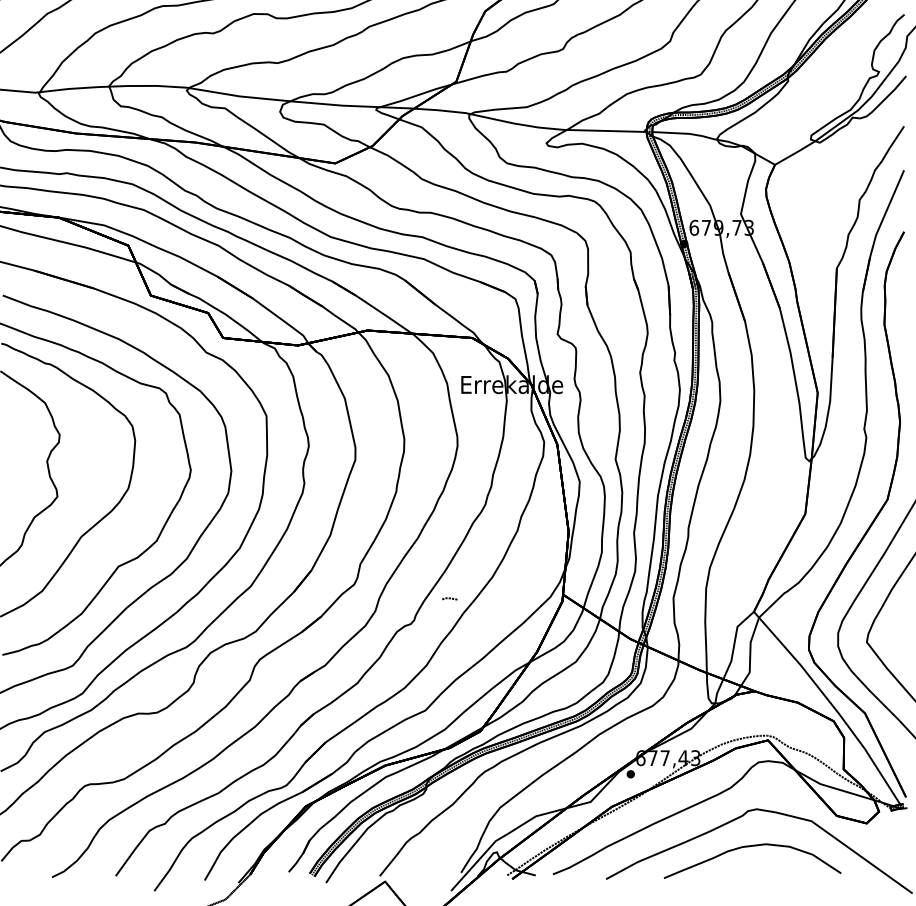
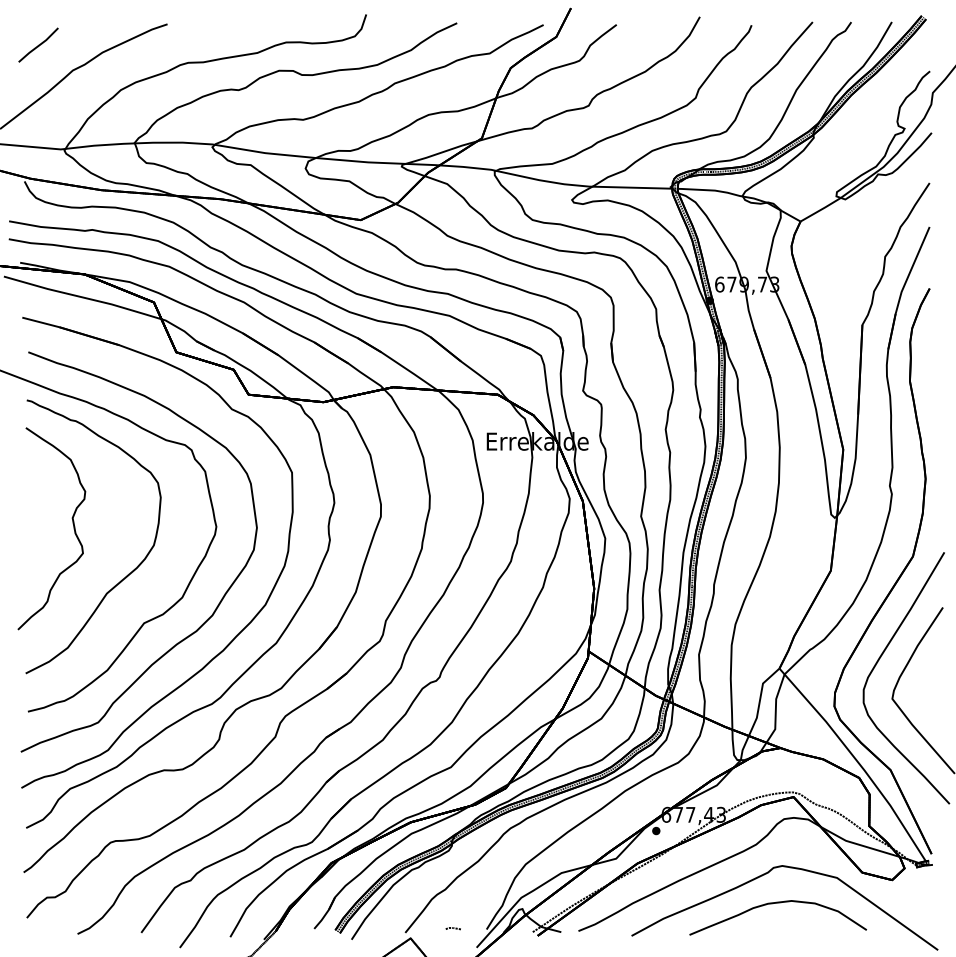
line: (448, 598) -> (452, 928), moved

